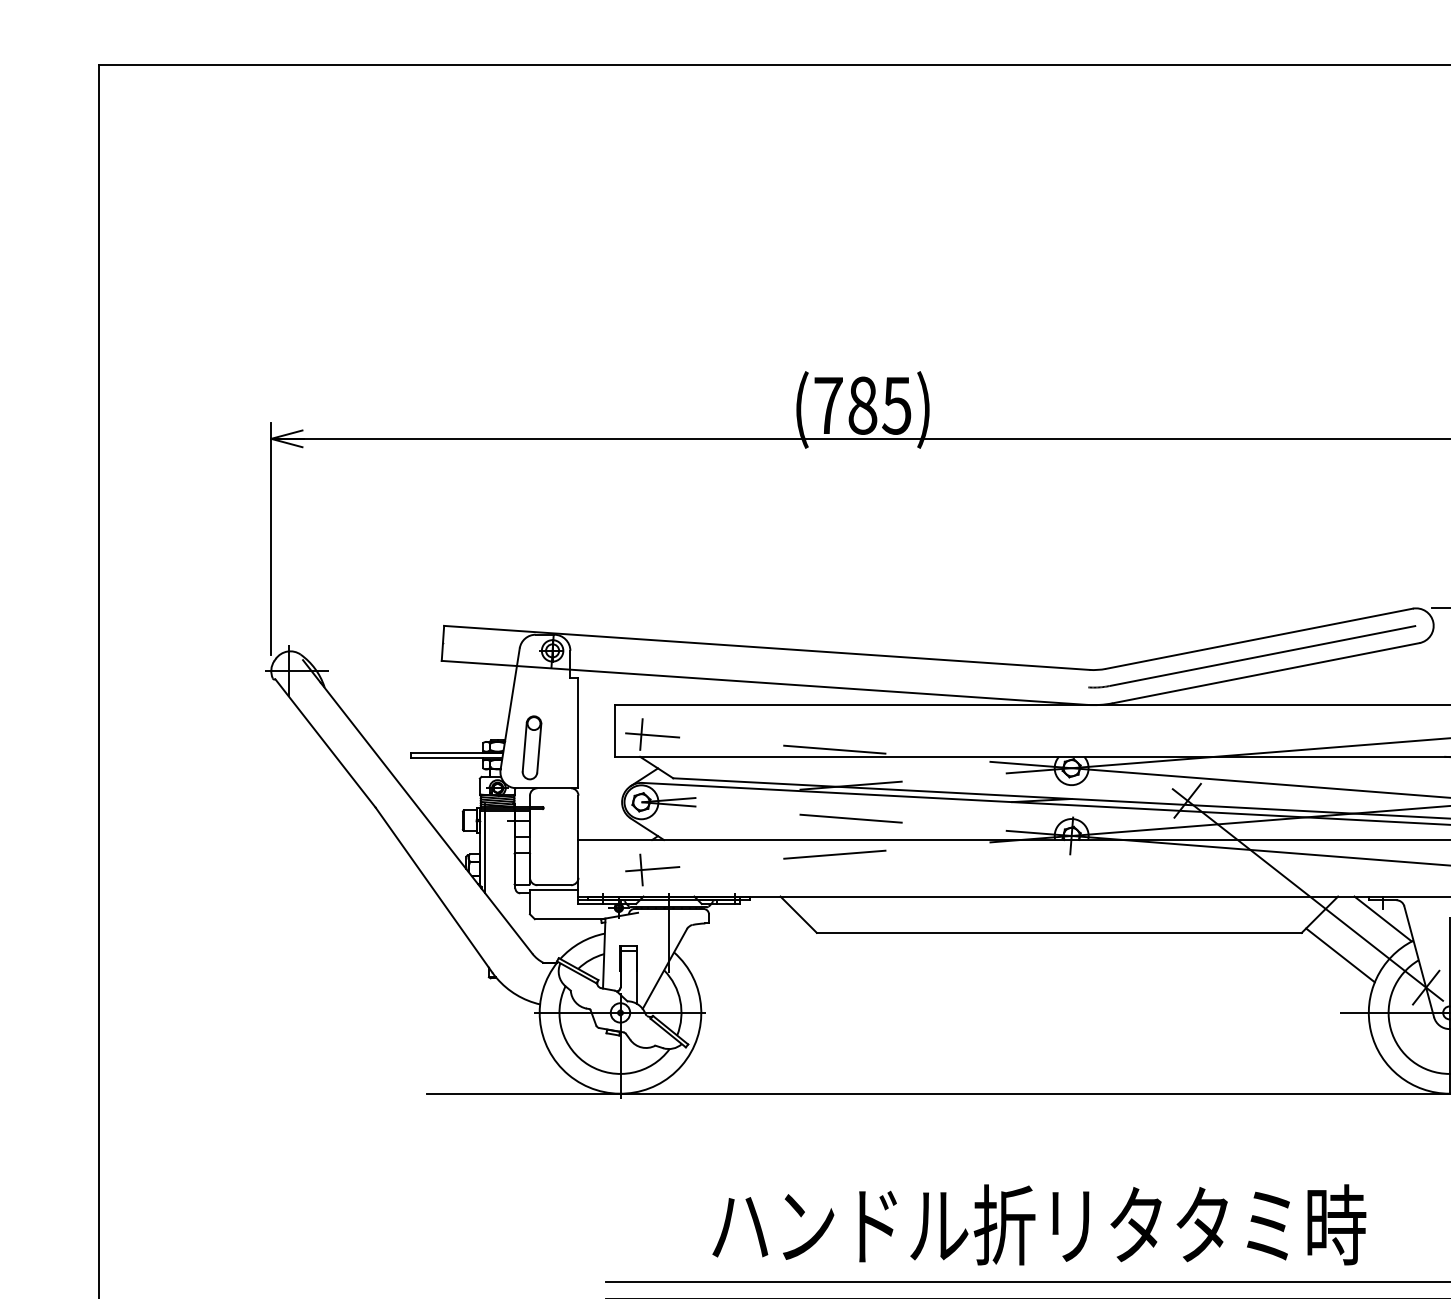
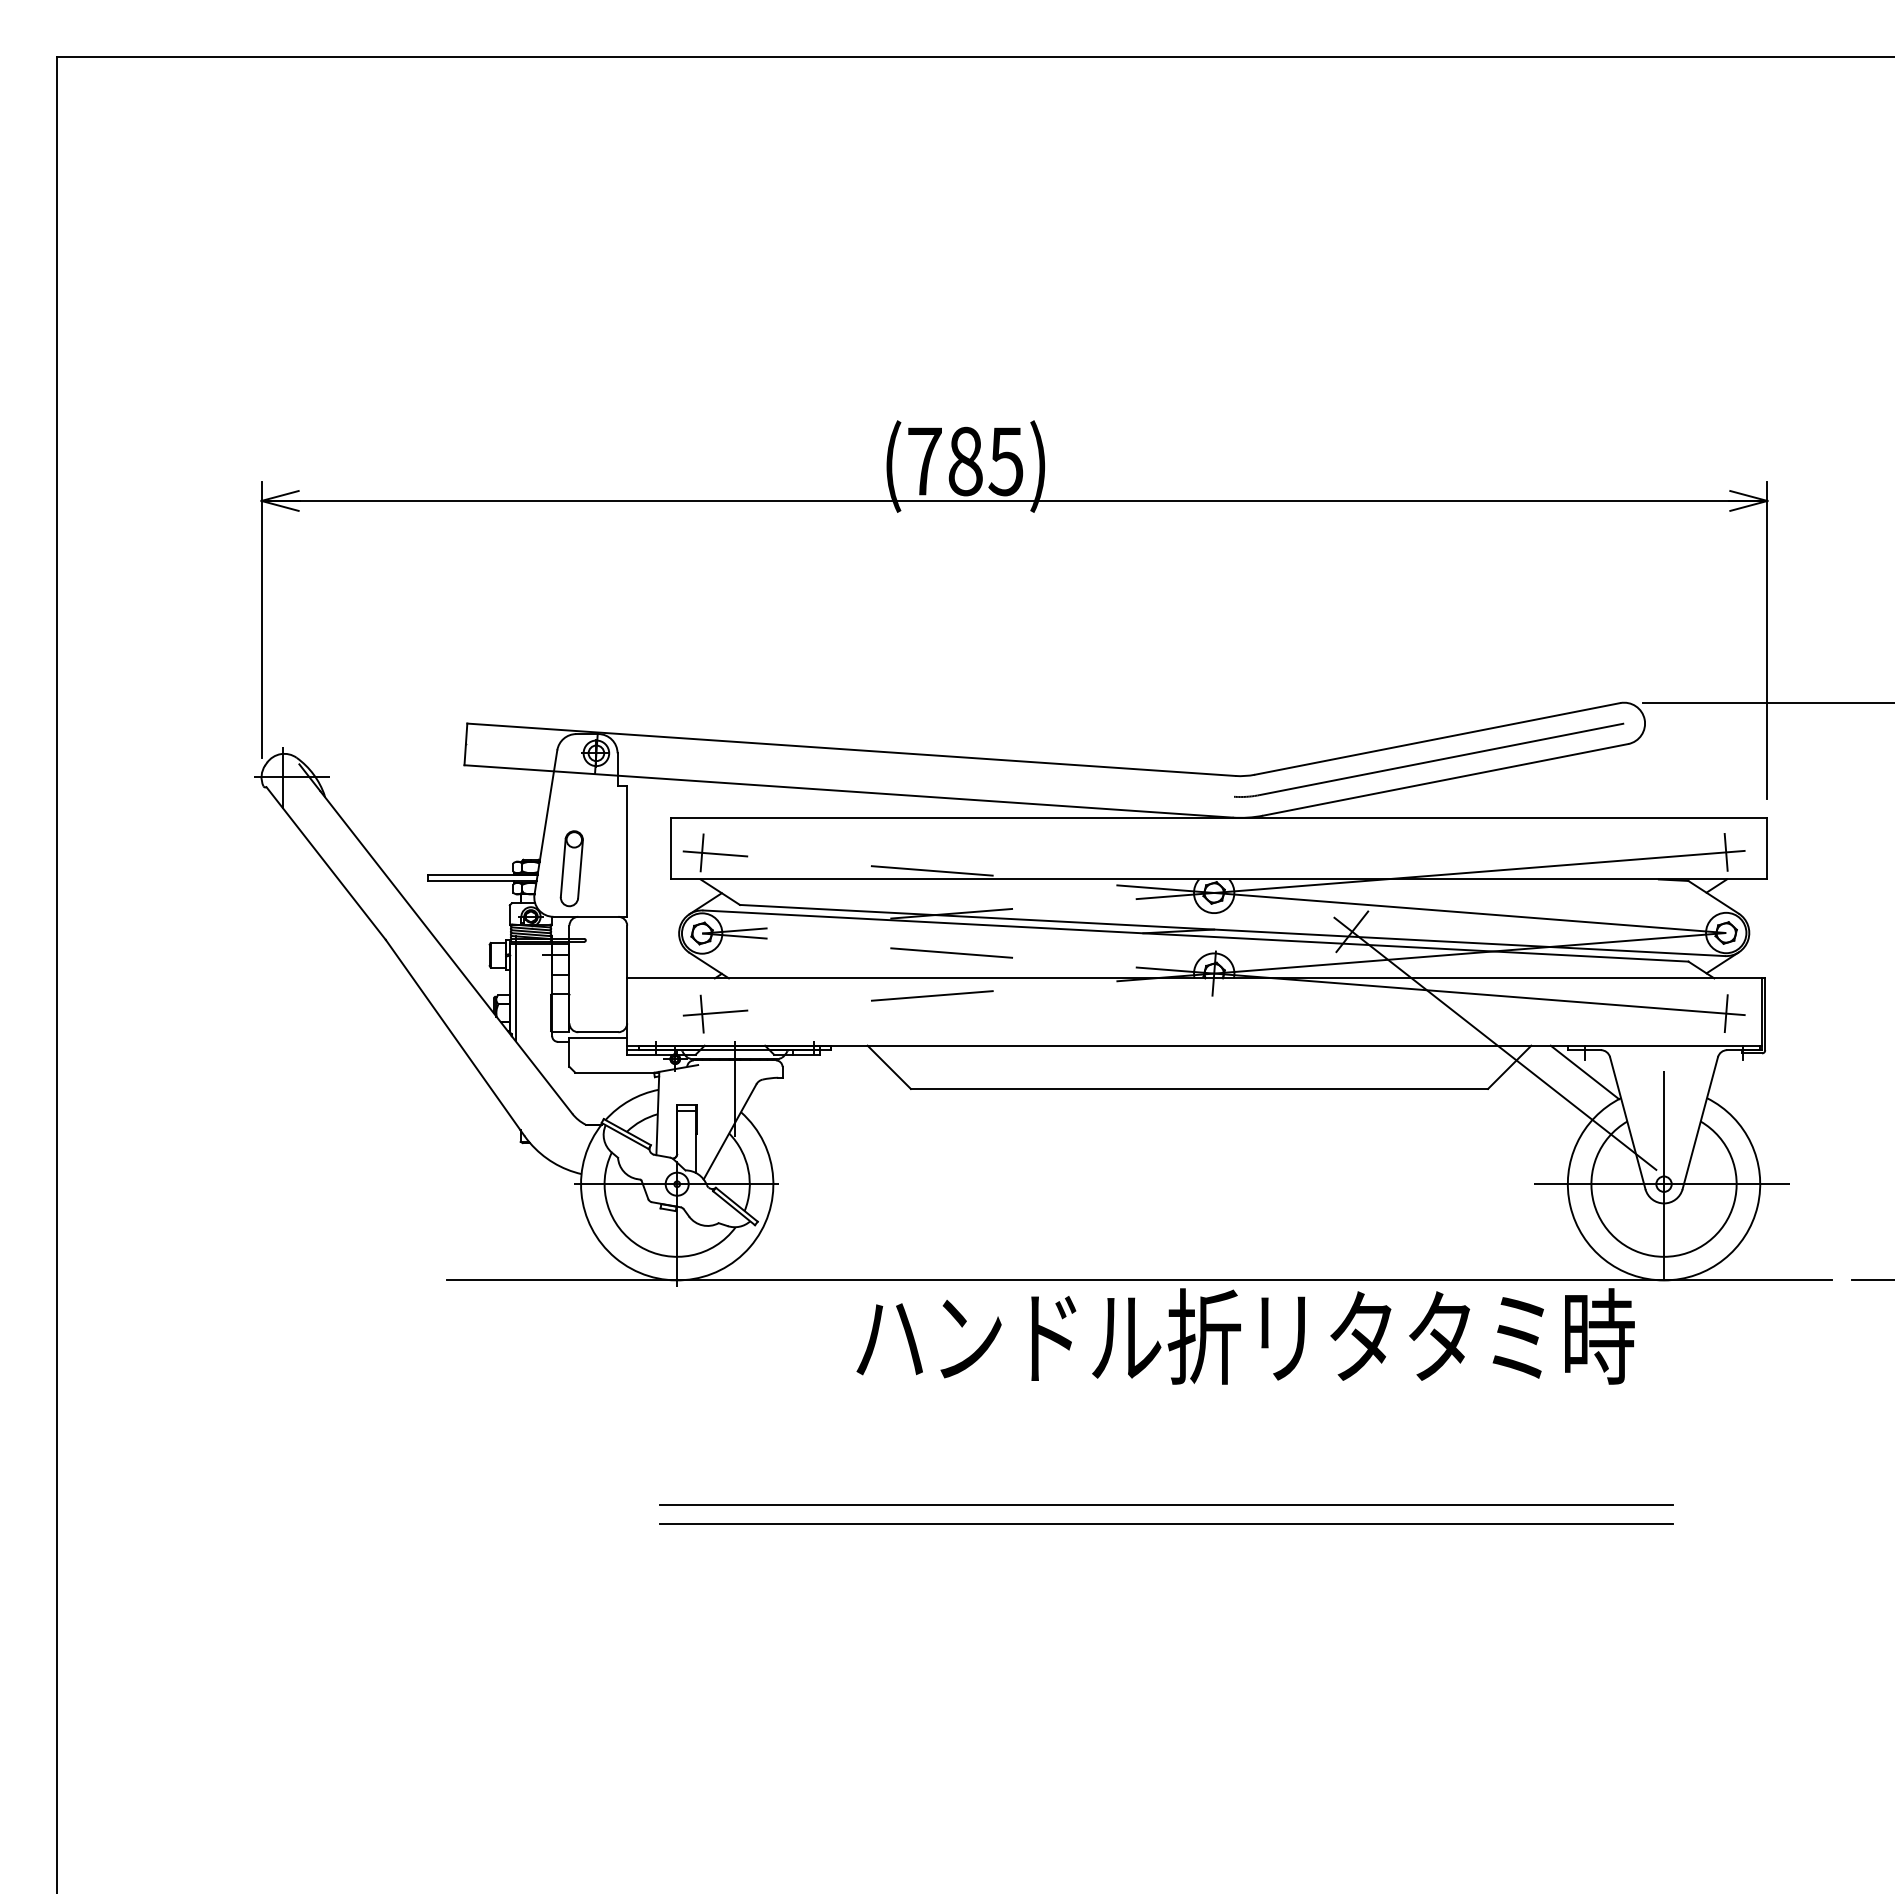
line: (1340, 955) -> (1534, 1115), removed
line: (1425, 987) -> (1635, 1154), removed
text: (1039, 1224) -> (1245, 1336), moved

